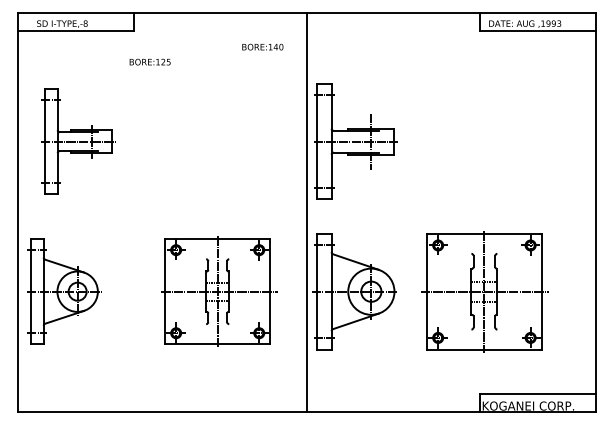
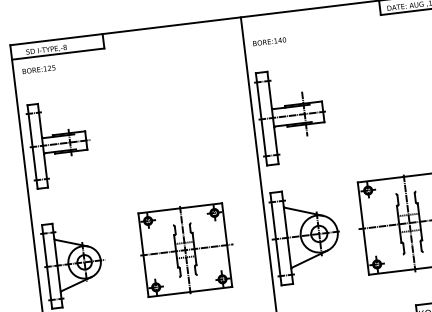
text: (262, 46) -> (269, 41), moved
text: (149, 61) -> (38, 69), moved
part: (78, 141) -> (59, 143), moved
part: (219, 291) -> (186, 249), moved

